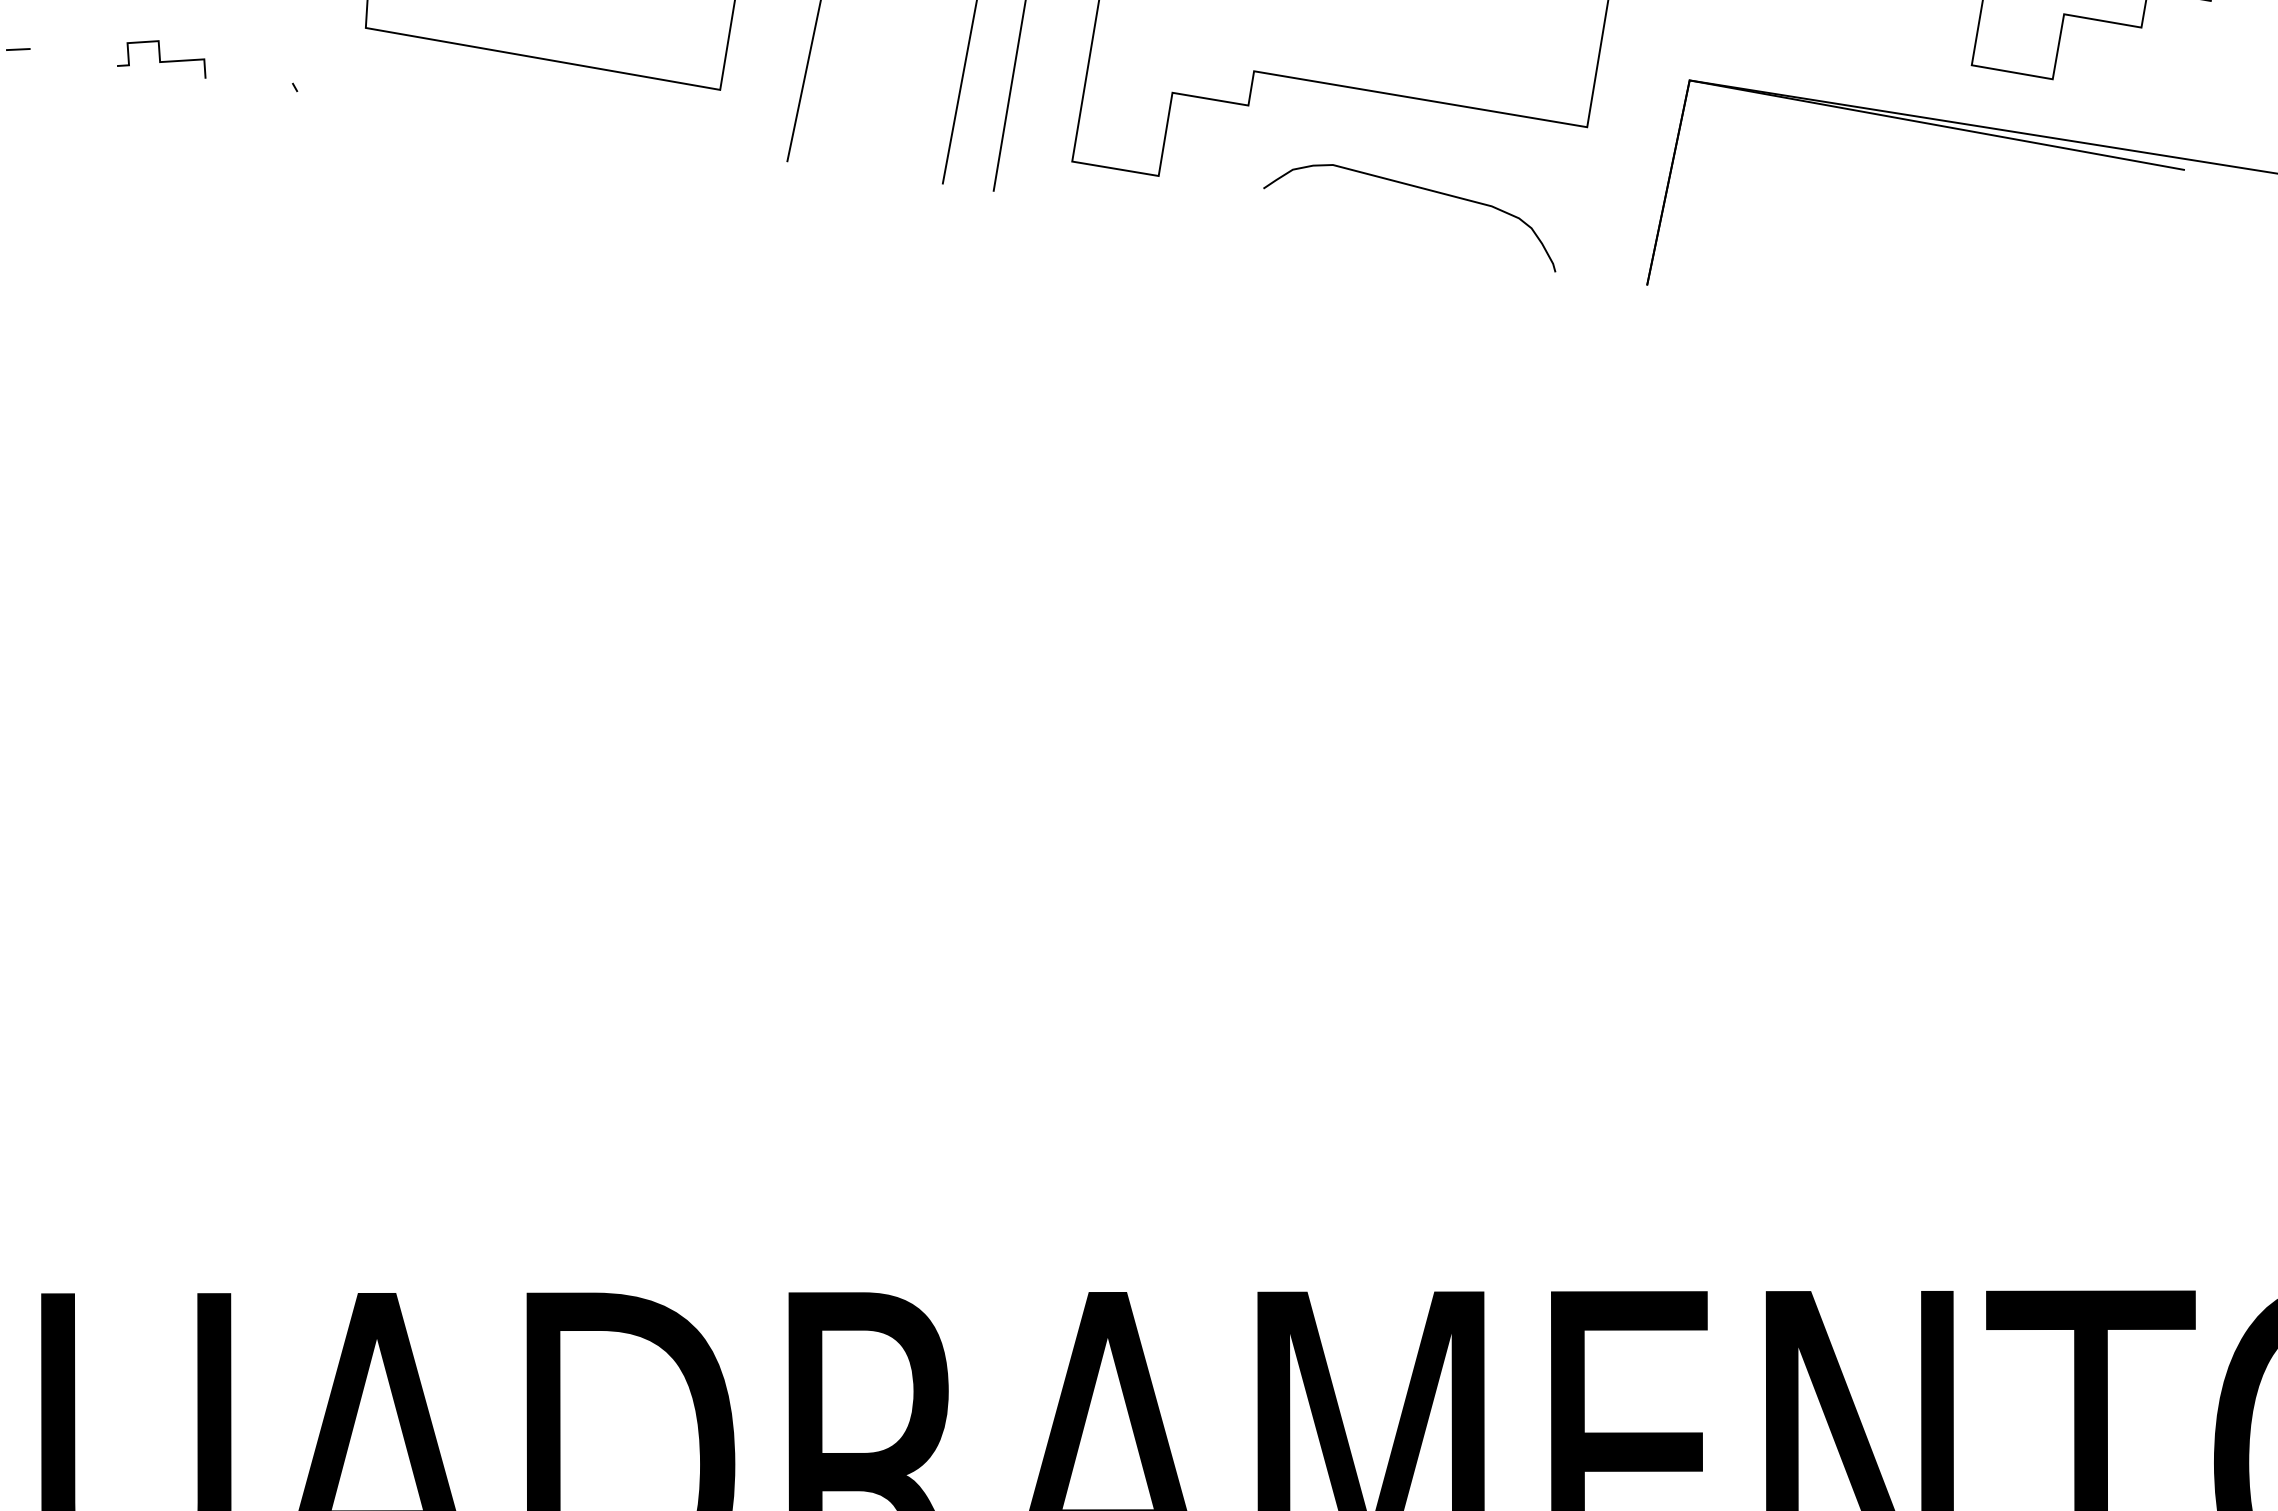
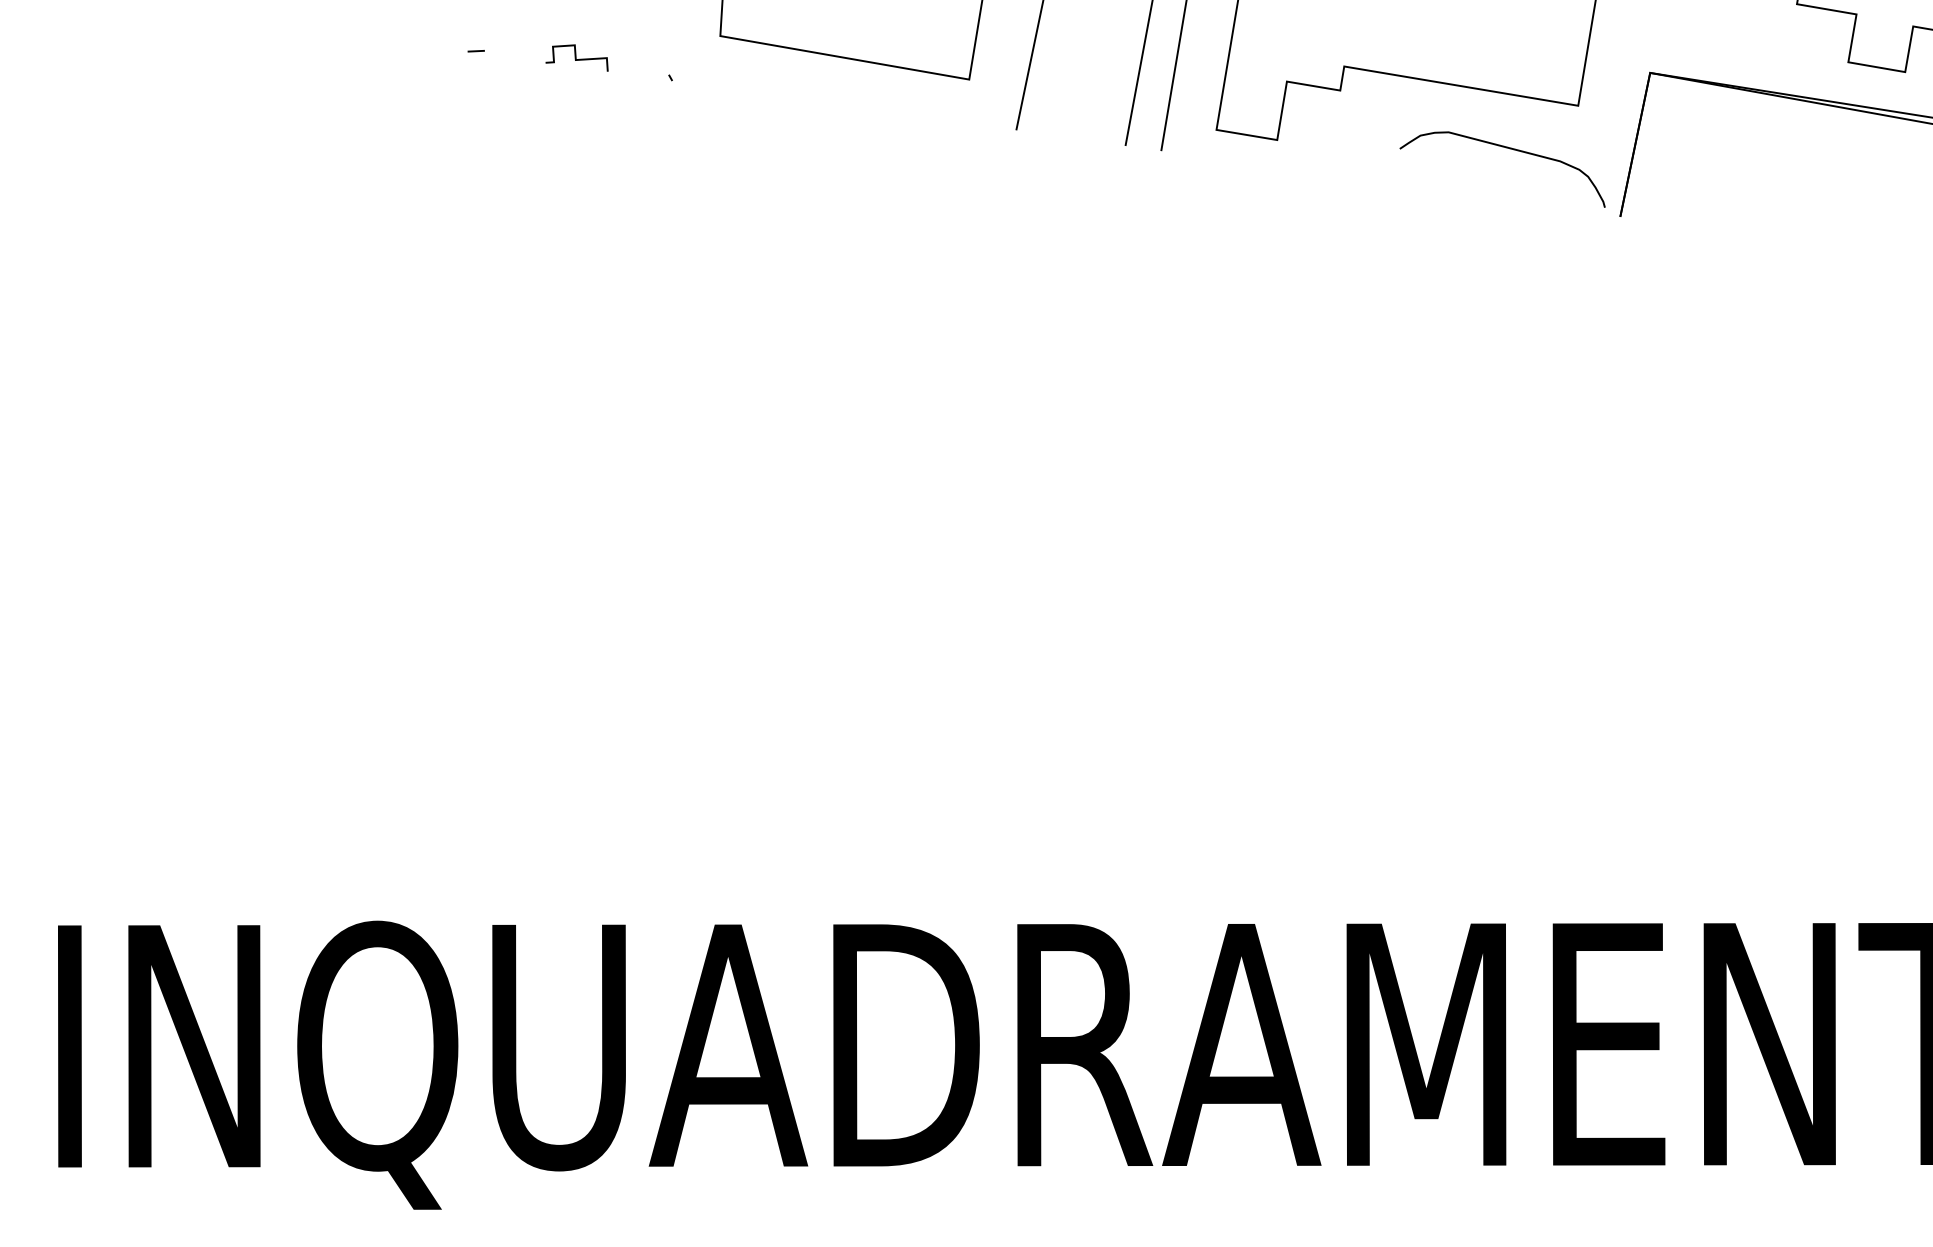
curve: (1419, 189) -> (1509, 149), moved

